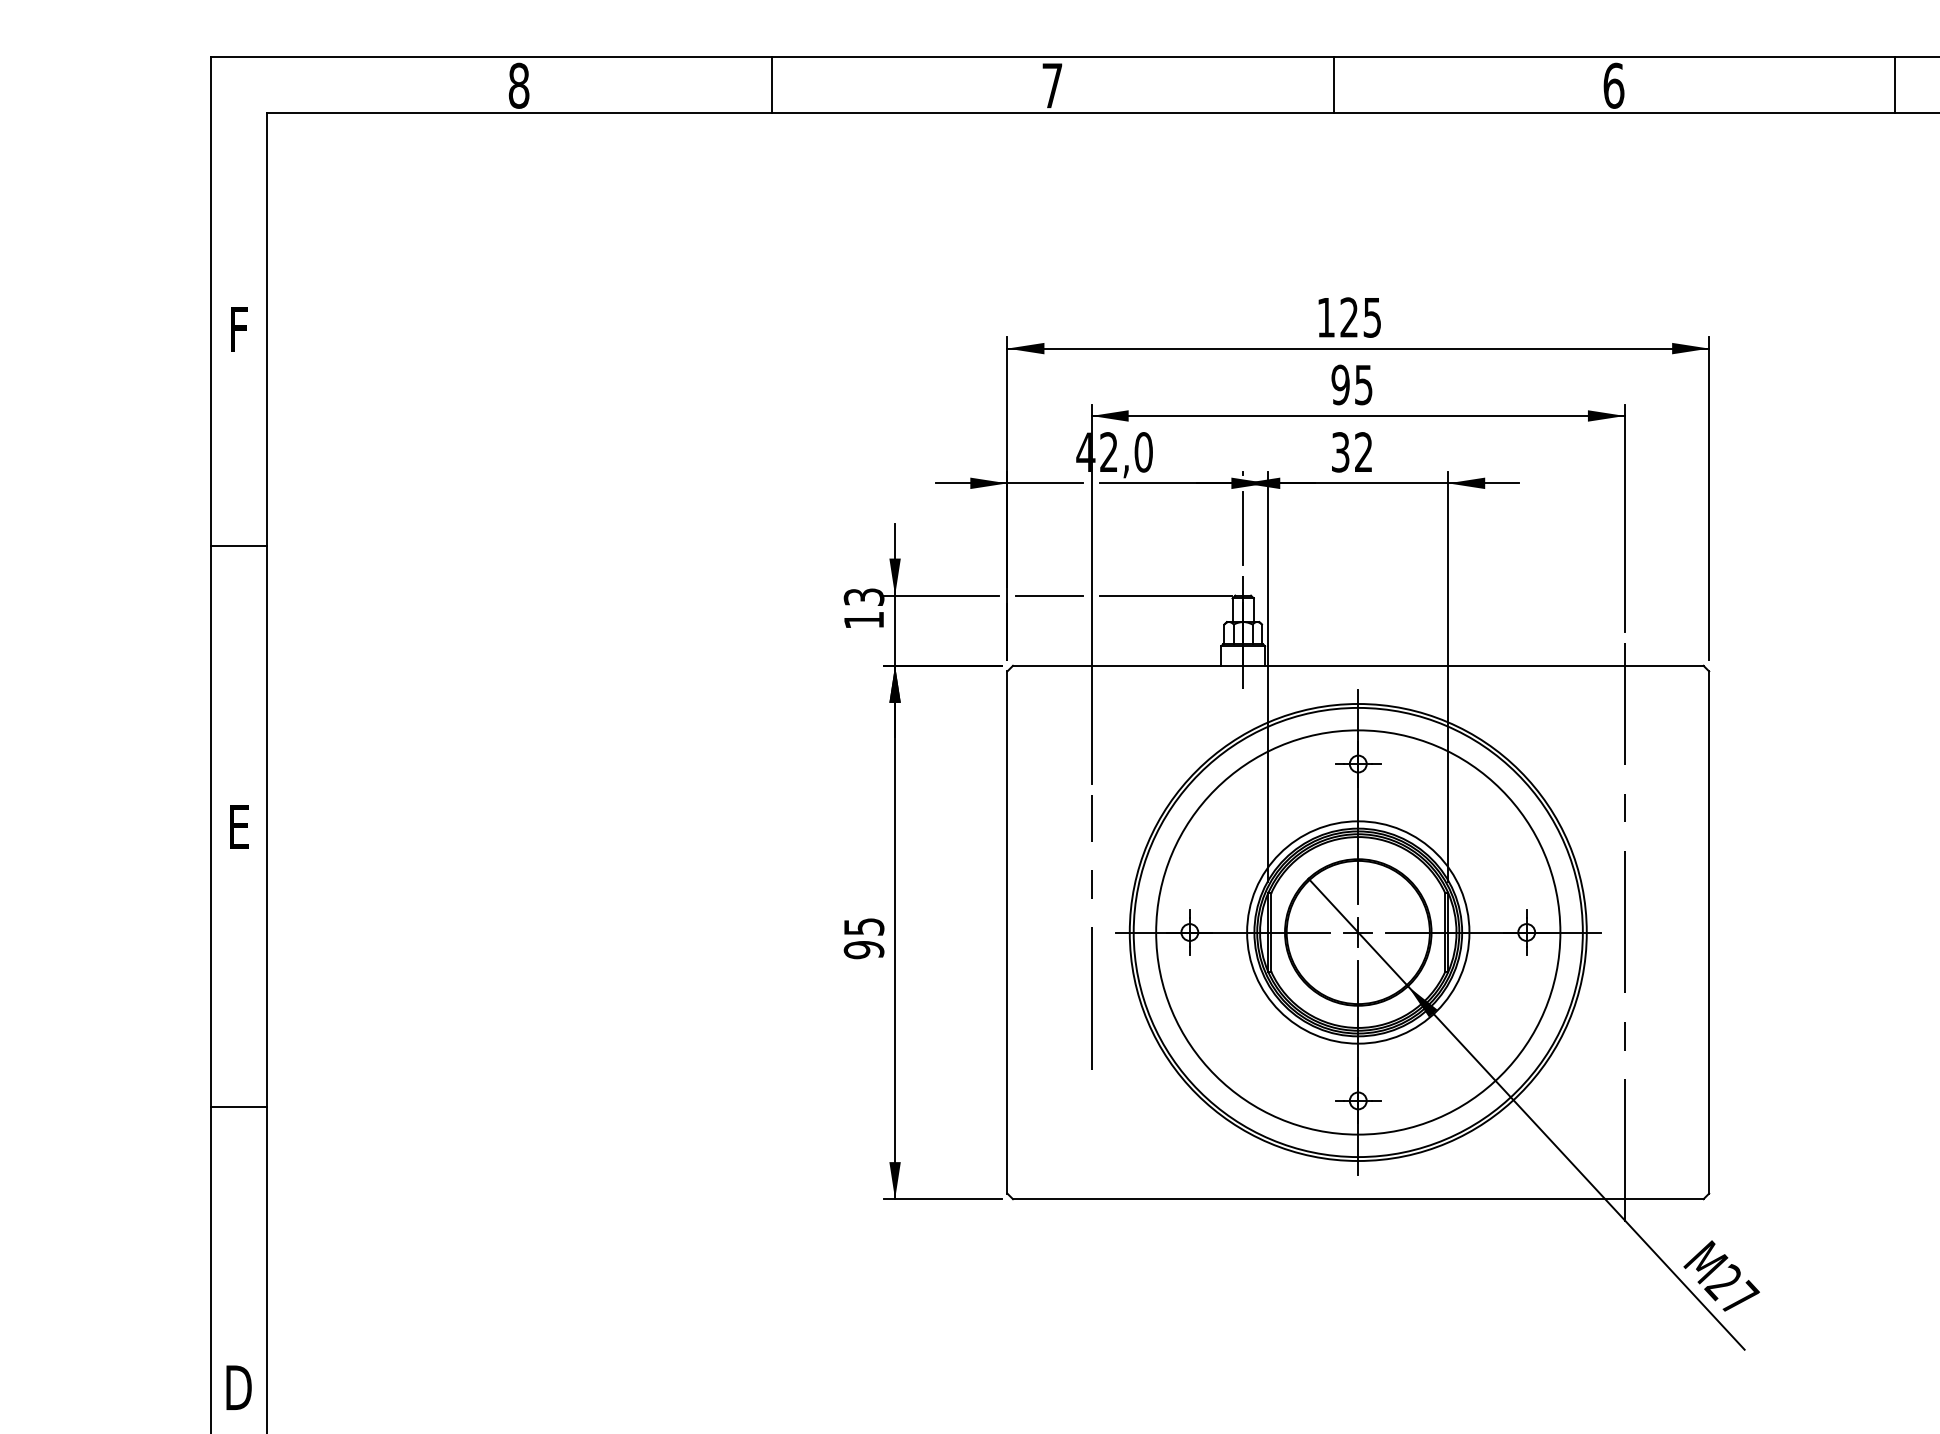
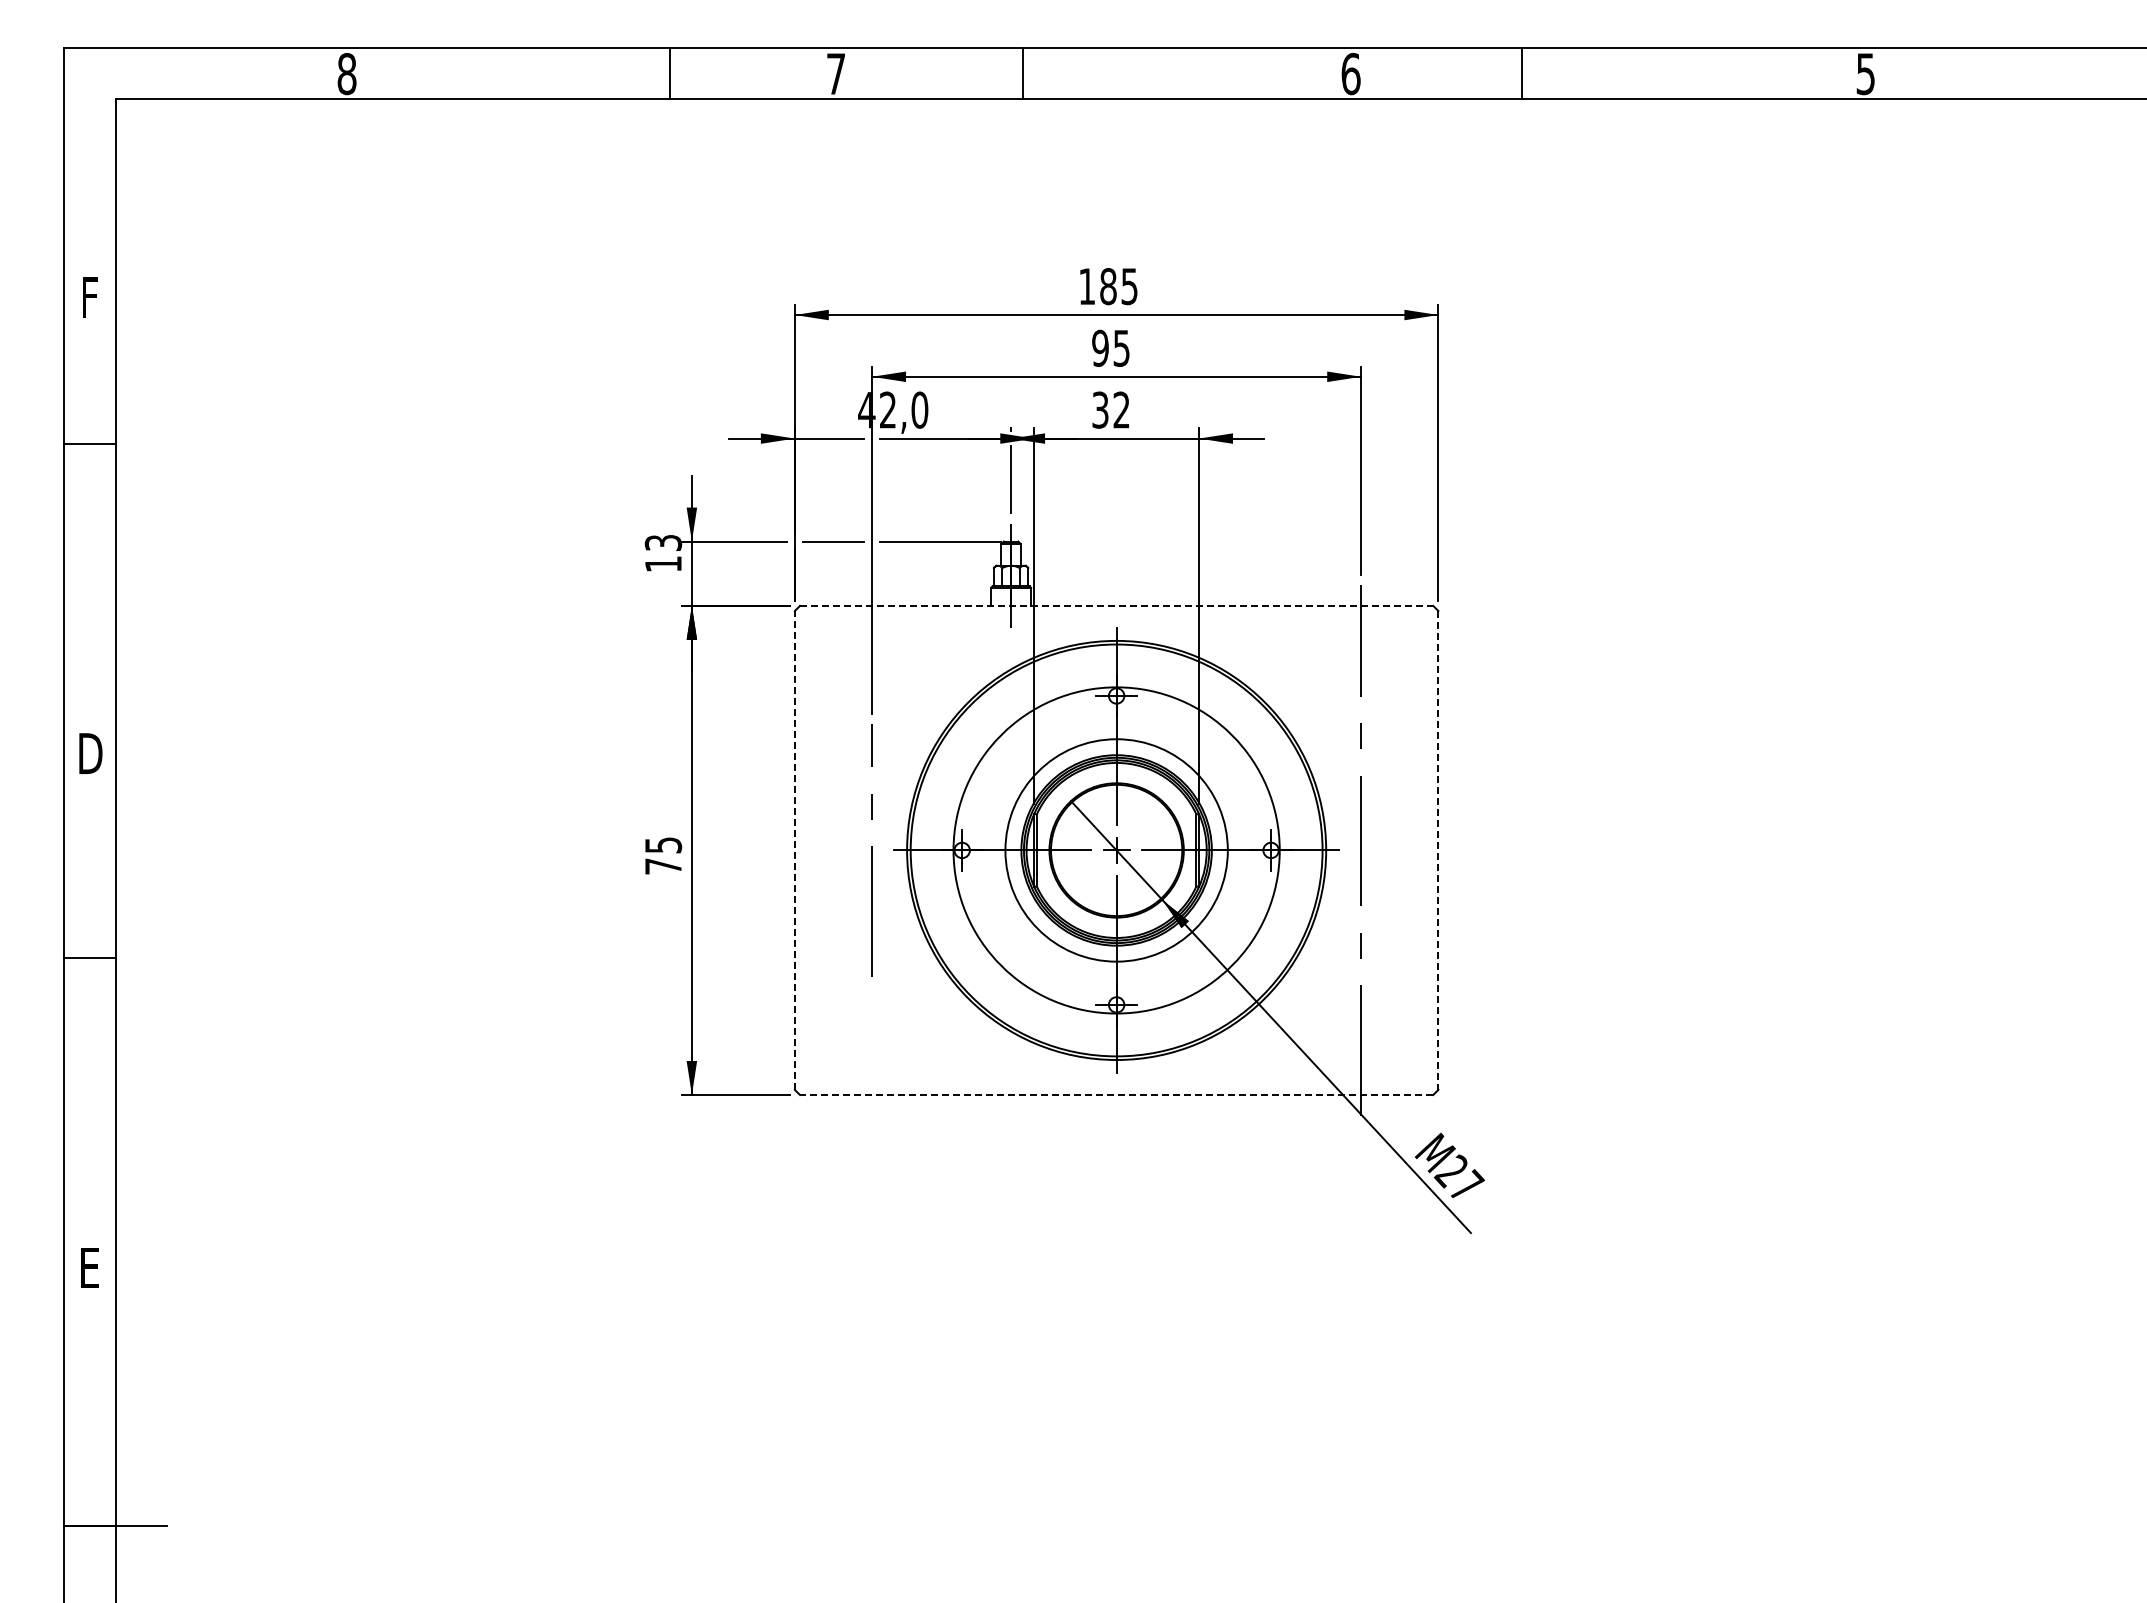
line: (772, 85) -> (670, 73), moved
line: (1334, 85) -> (1023, 73), moved
line: (1894, 85) -> (1521, 73), moved
text: (1349, 317) -> (1108, 286), 125 -> 185
line: (238, 545) -> (89, 443), moved
line: (1358, 665) -> (1116, 605), solid -> dashed
text: (239, 826) -> (90, 753), E -> D
line: (1006, 931) -> (794, 849), solid -> dashed
circle: (1358, 932) -> (1116, 850), size x0.6
circle: (1358, 932) -> (1116, 850), size x1.6
line: (1709, 932) -> (1438, 850), solid -> dashed
text: (864, 949) -> (663, 866), 95 -> 75
line: (238, 1107) -> (89, 957), moved
line: (1358, 1199) -> (1116, 1095), solid -> dashed
text: (238, 1387) -> (89, 1267), D -> E

